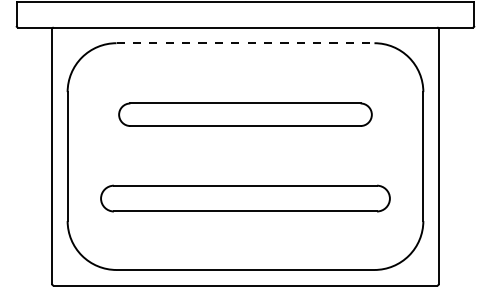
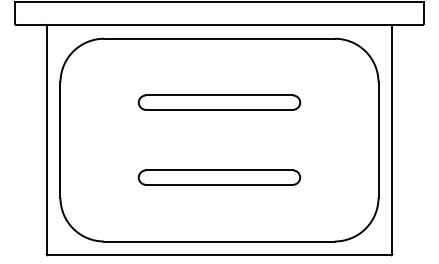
line: (246, 42) -> (220, 38), dashed -> solid
part: (245, 114) -> (219, 102), size x0.71
part: (245, 198) -> (219, 177), size x0.62

